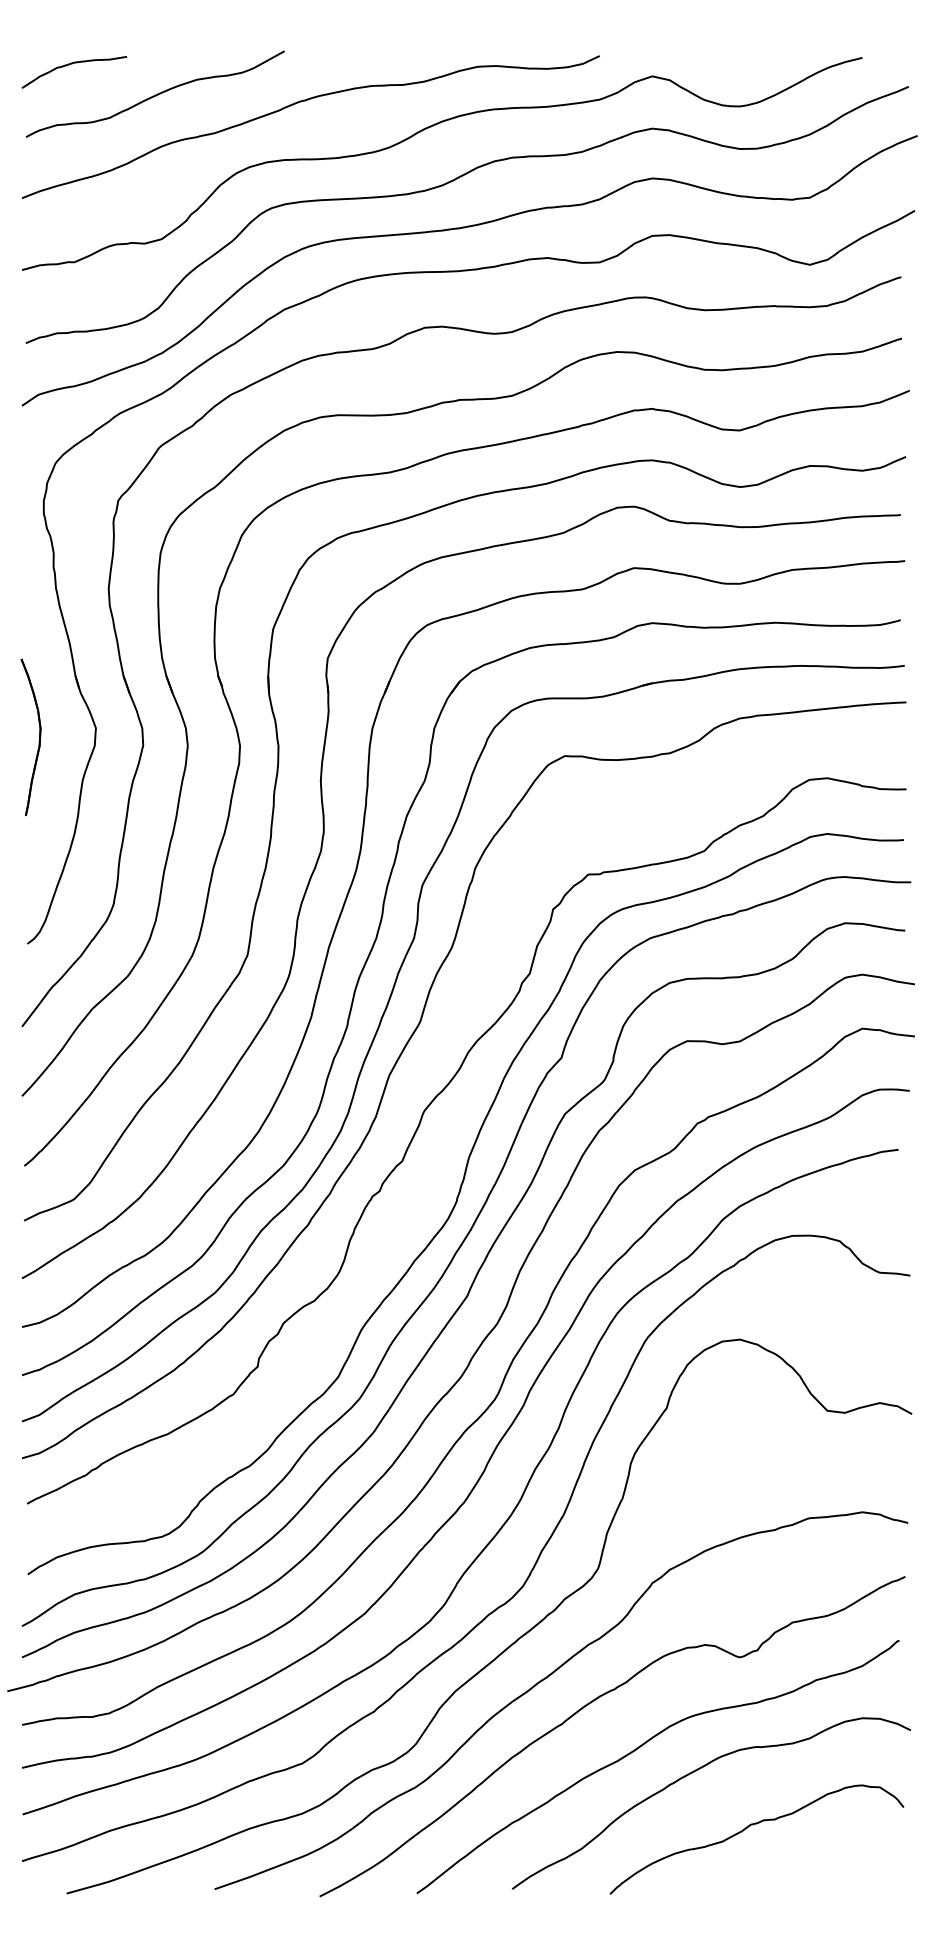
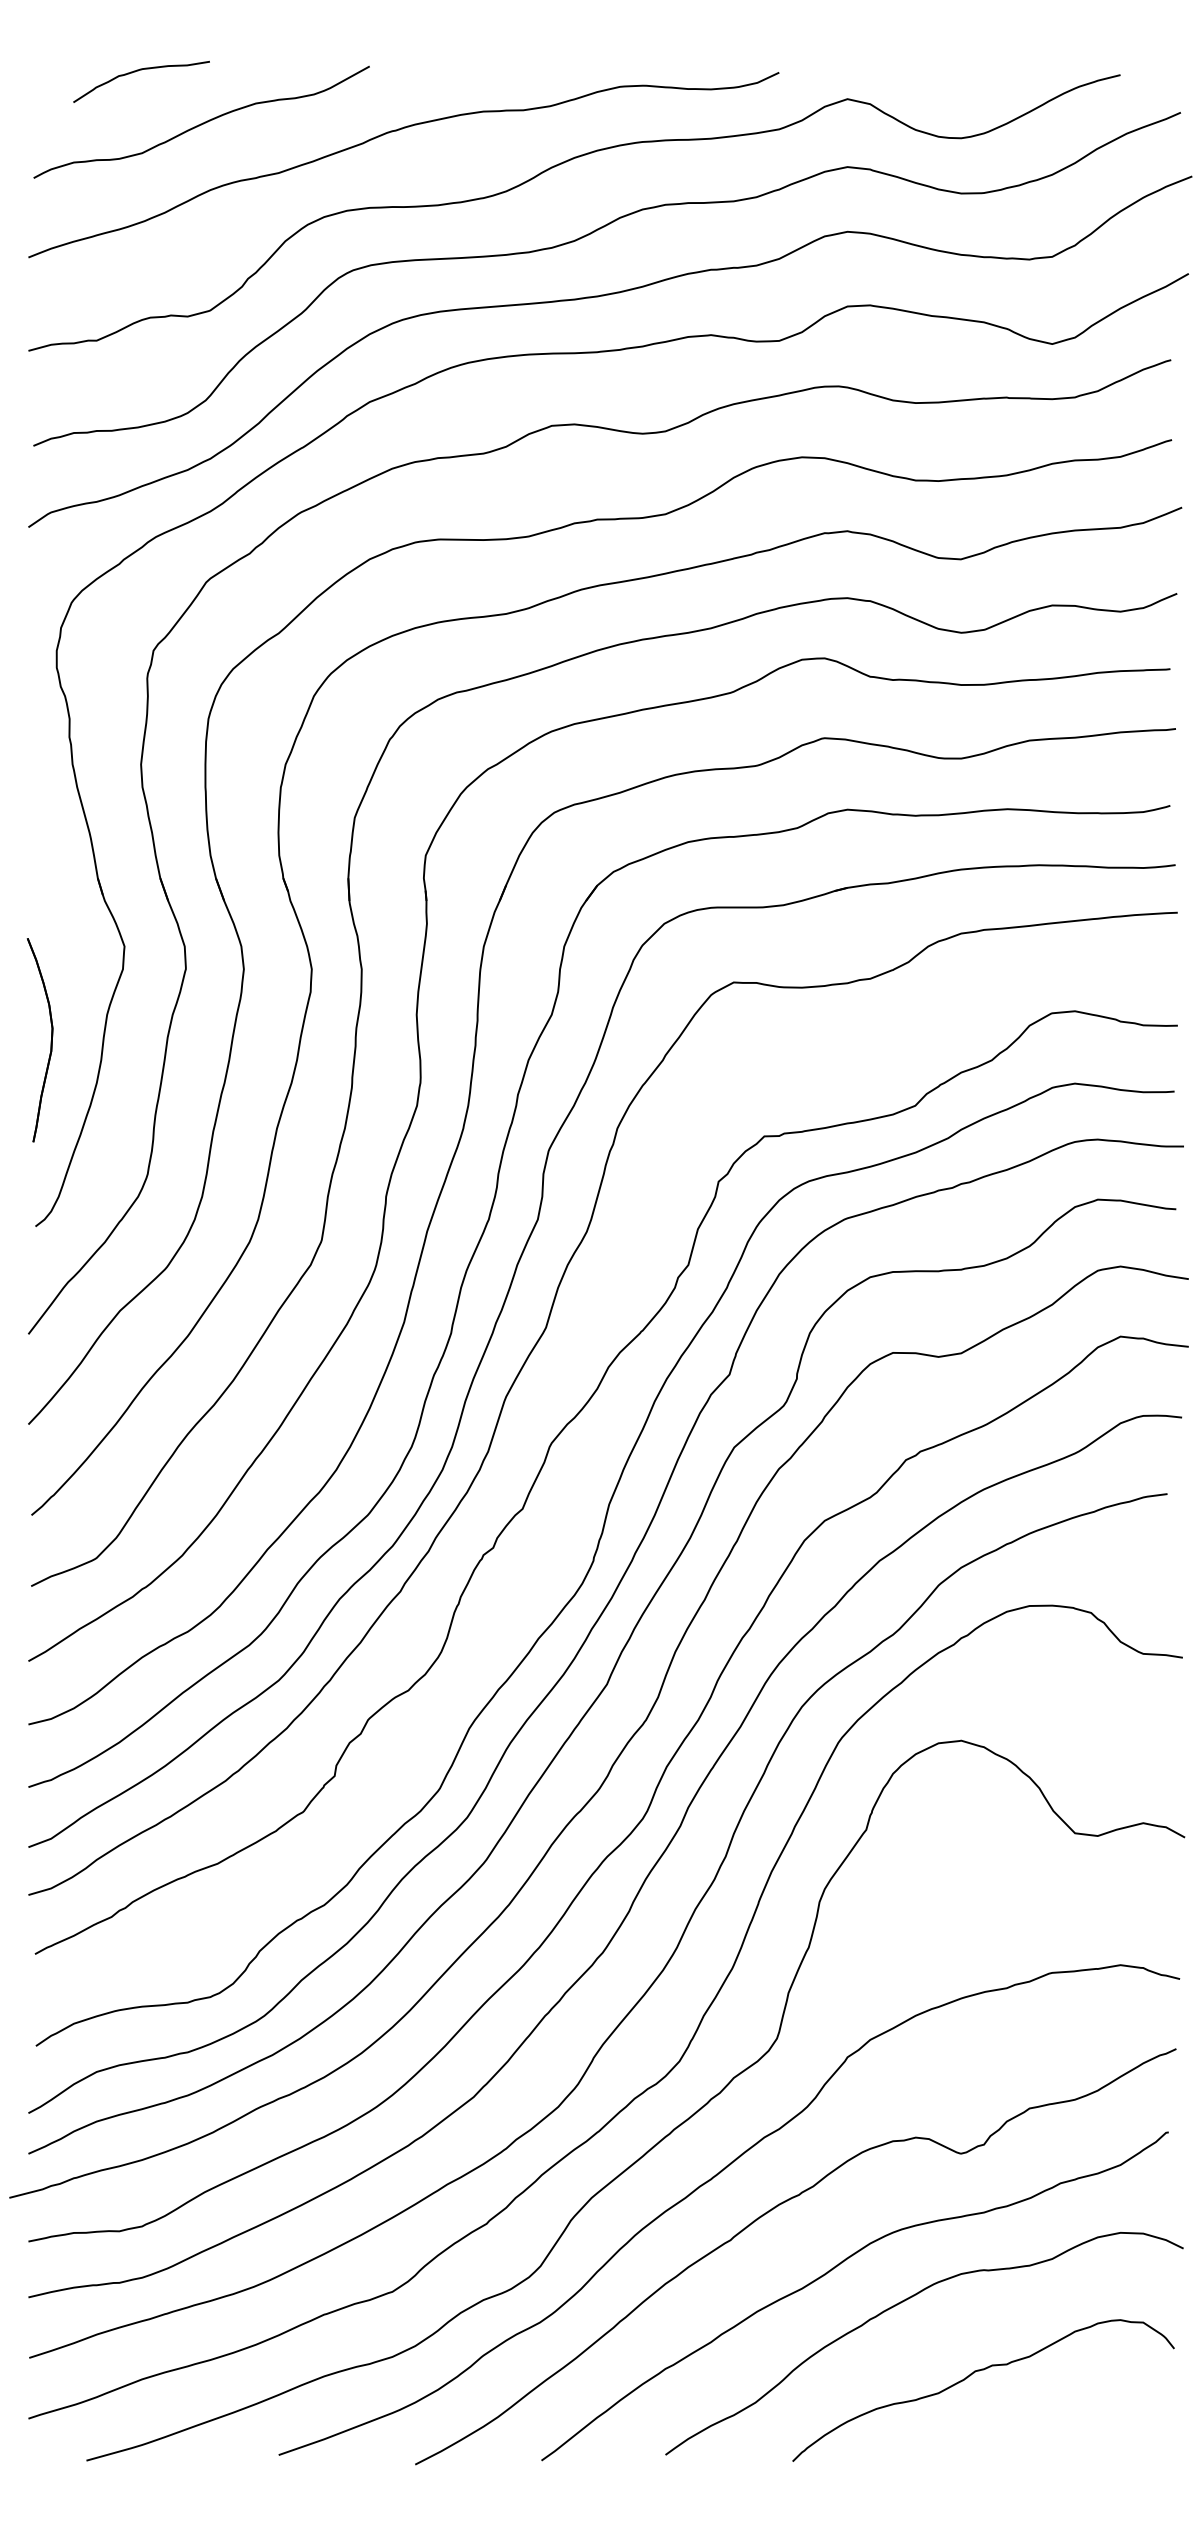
curve: (72, 64) -> (138, 71), moved
part: (39, 738) -> (50, 1041), moved

